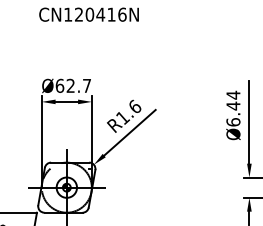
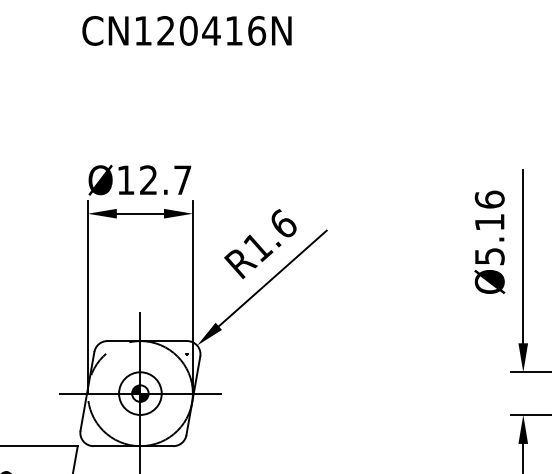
text: (59, 85) -> (125, 179), Ø62.7 -> Ø12.7
text: (233, 108) -> (489, 227), Ø6.44 -> Ø5.16

